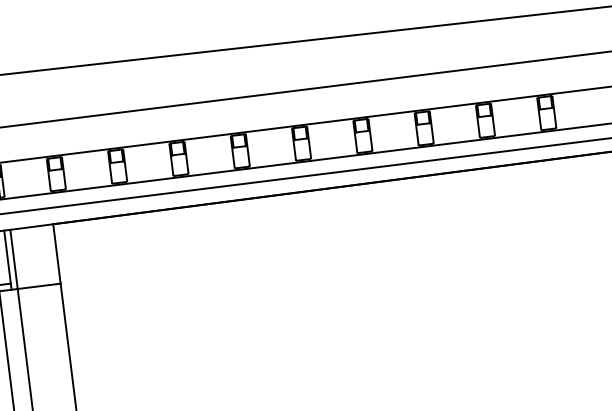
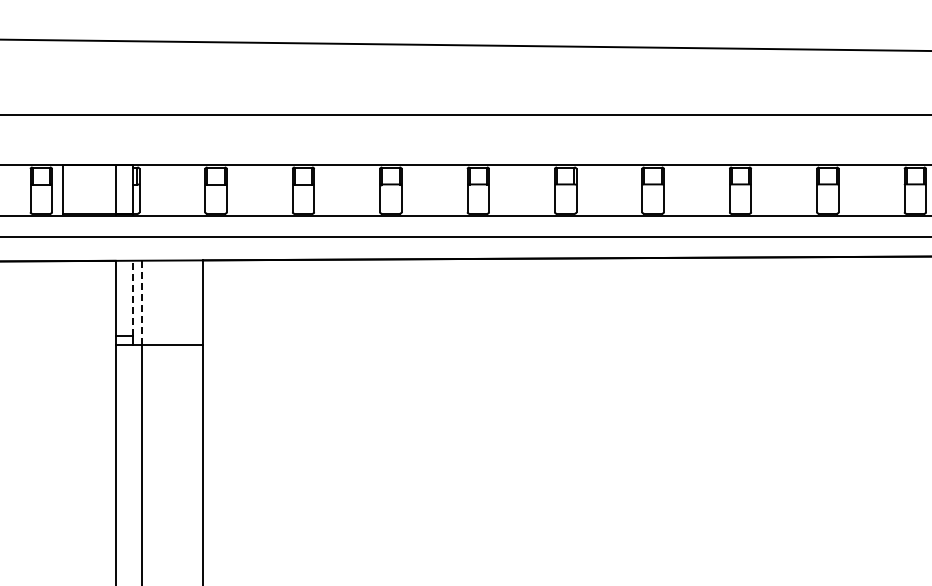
line: (7, 257) -> (133, 298), solid -> dashed
line: (13, 259) -> (141, 303), solid -> dashed

